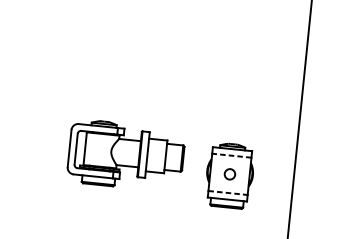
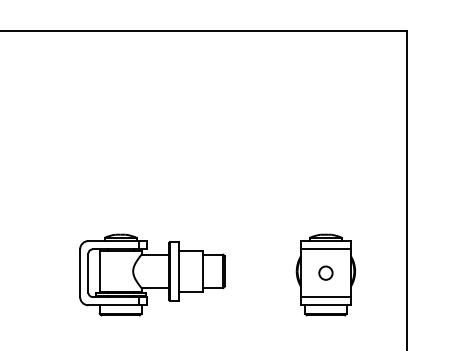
part: (126, 155) -> (152, 274), moved
line: (231, 155) -> (325, 249), dashed -> solid
line: (228, 192) -> (326, 296), dashed -> solid

